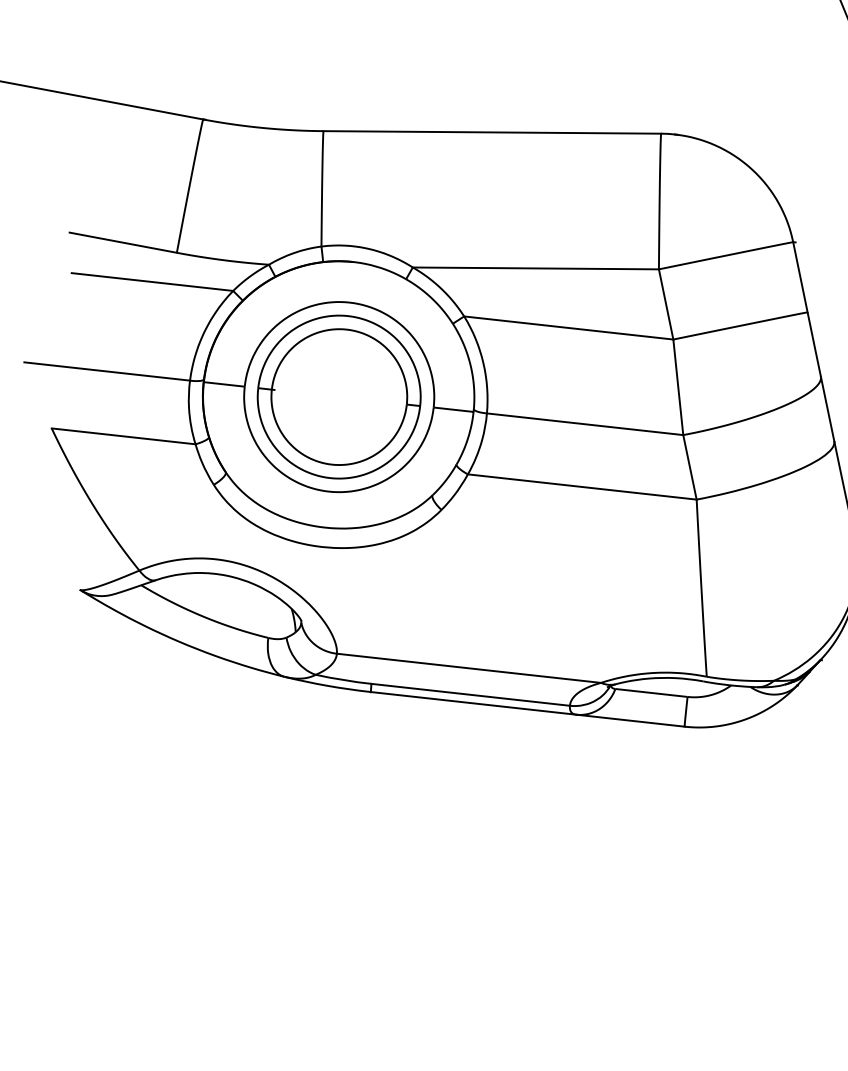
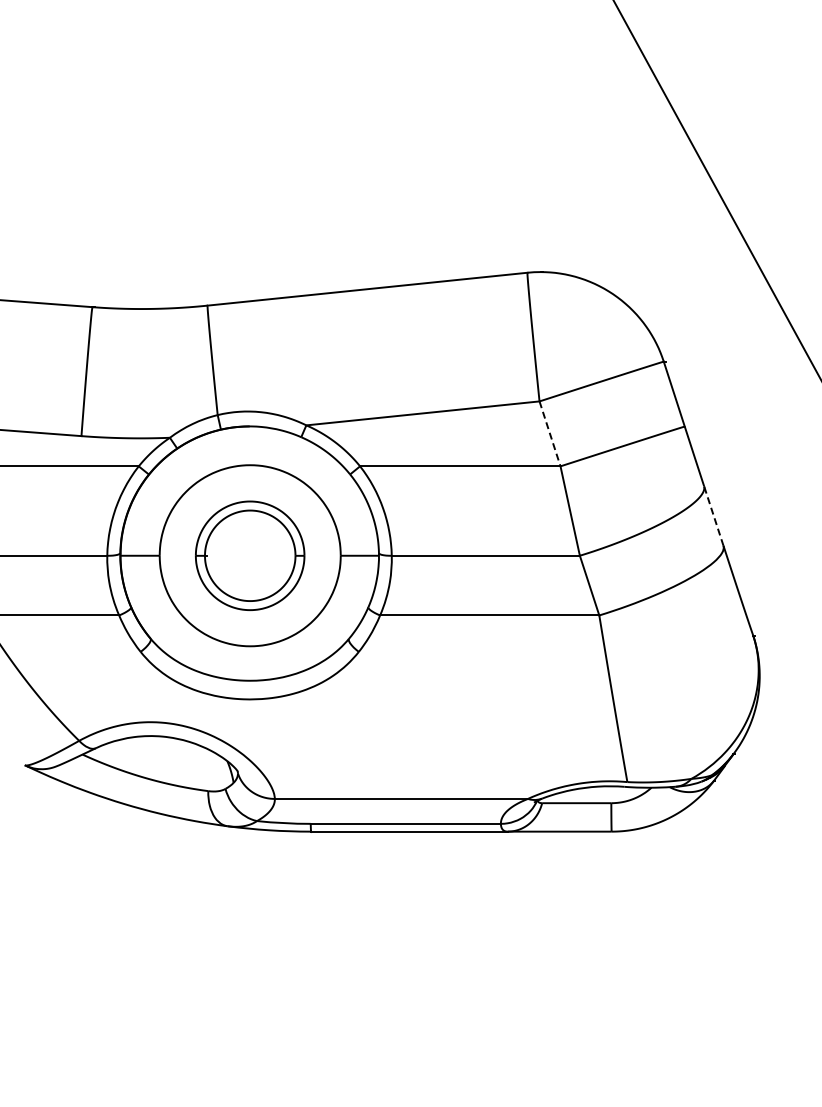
line: (666, 305) -> (550, 434), solid -> dashed
part: (338, 396) -> (249, 555), size x0.7
line: (827, 408) -> (713, 515), solid -> dashed

